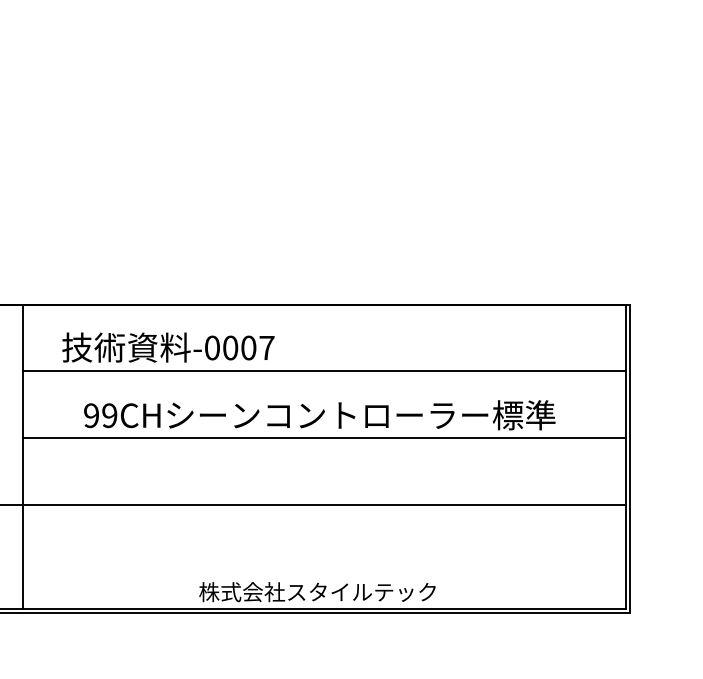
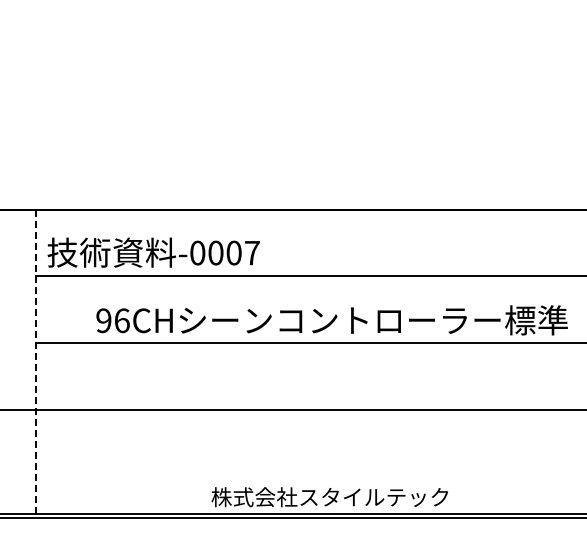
text: (168, 347) -> (153, 252), moved
text: (109, 415) -> (121, 320), 99CH -> 96CH
line: (23, 457) -> (35, 362), solid -> dashed

